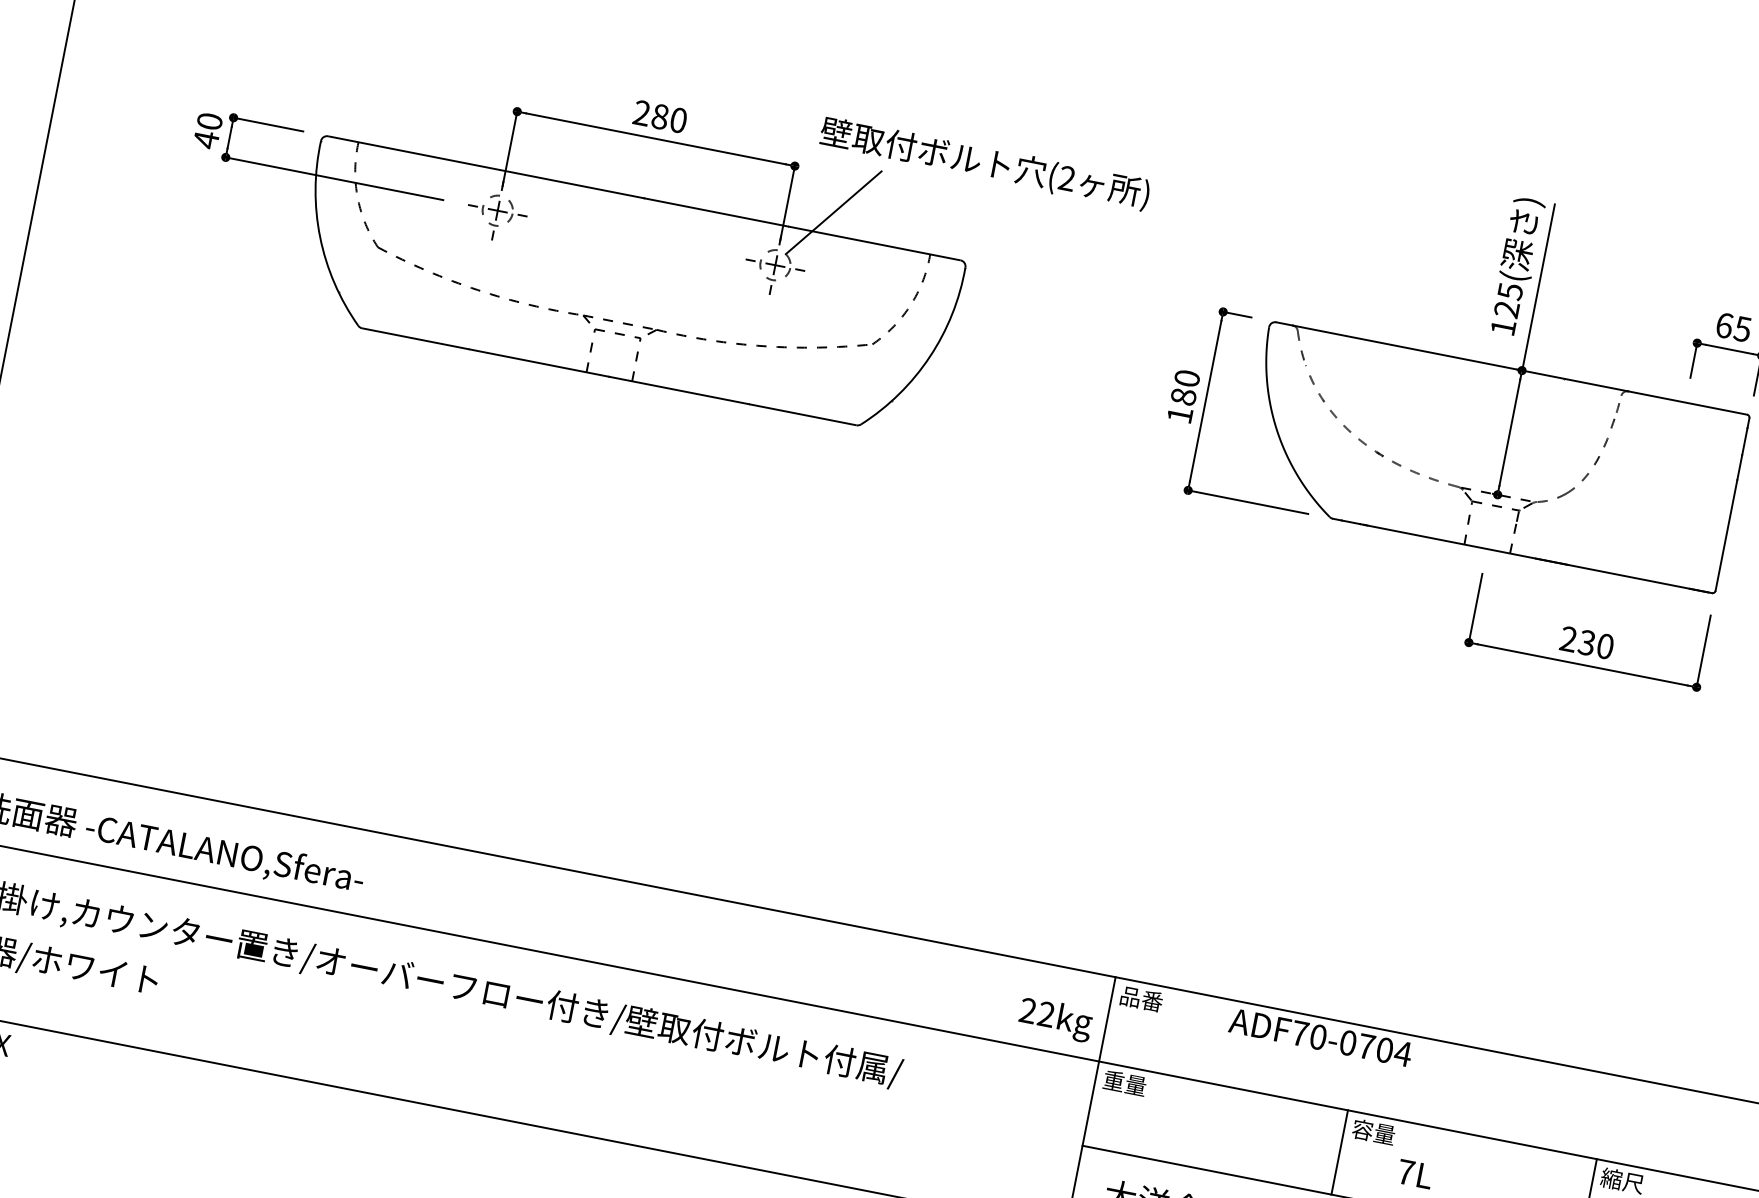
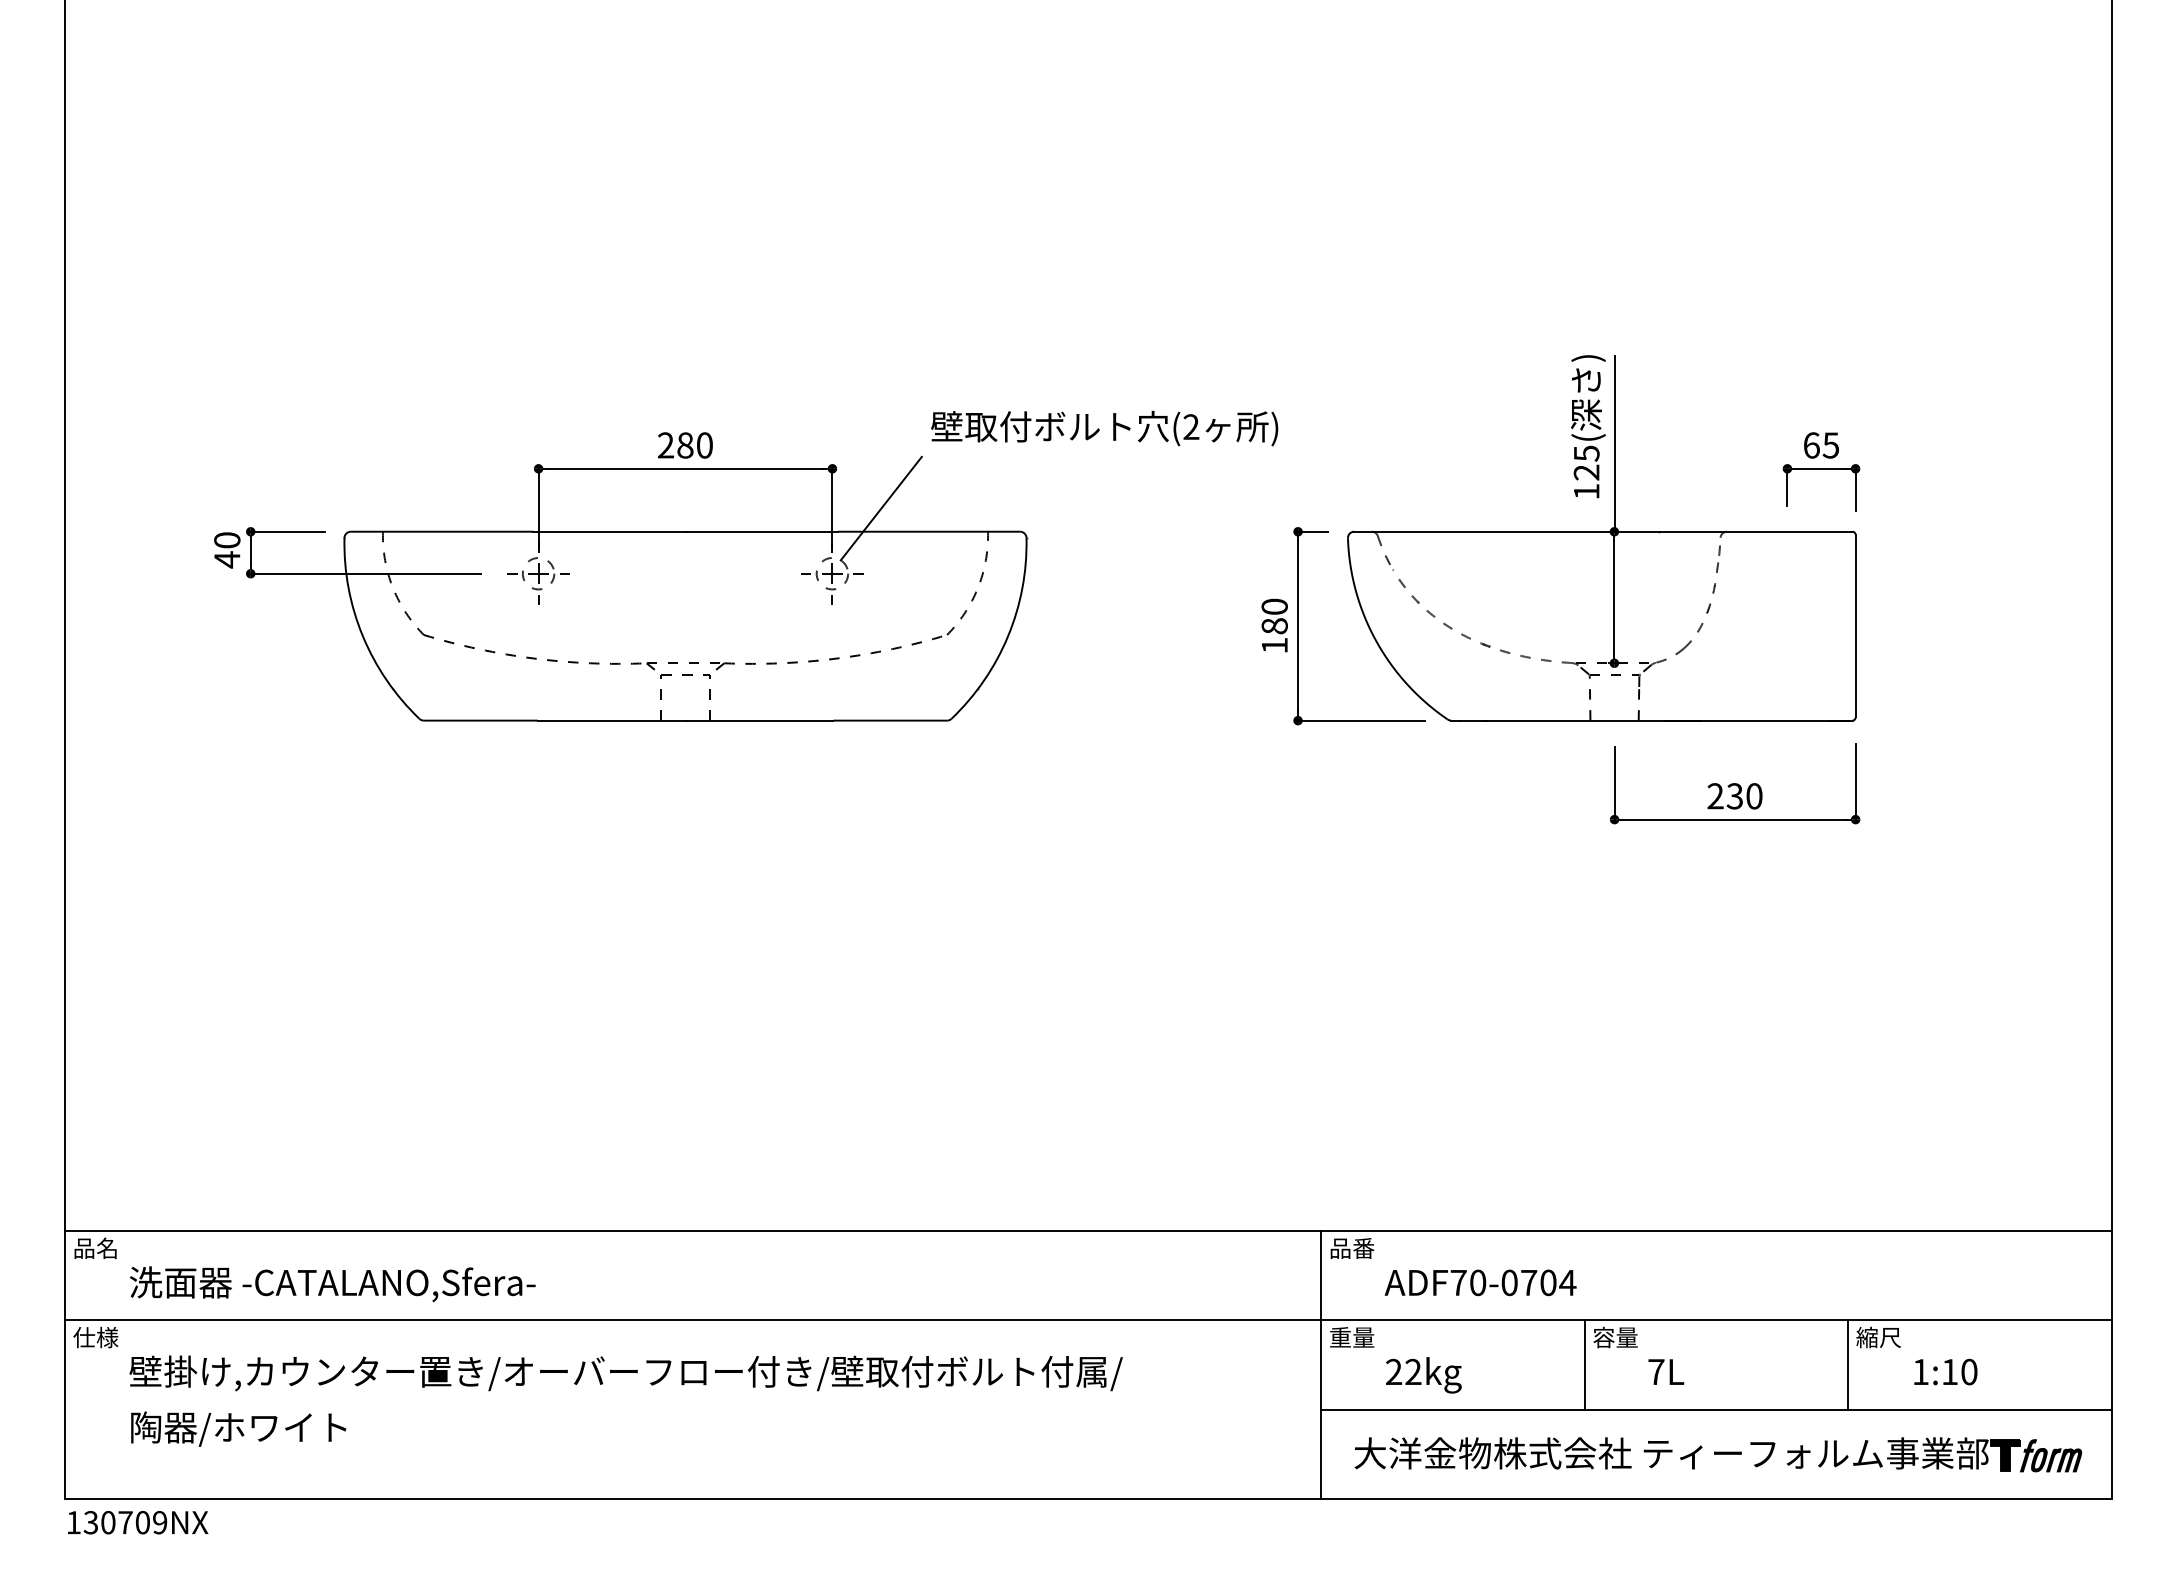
text: (984, 163) -> (1104, 428), moved
text: (1055, 1019) -> (1423, 1375), moved
text: (1320, 1037) -> (1480, 1282), moved

